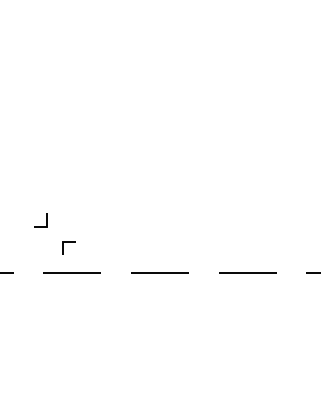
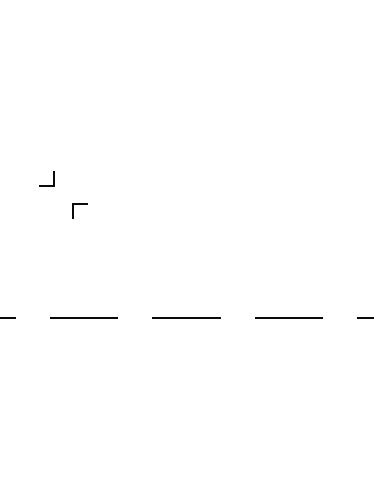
part: (47, 227) -> (55, 187), moved

